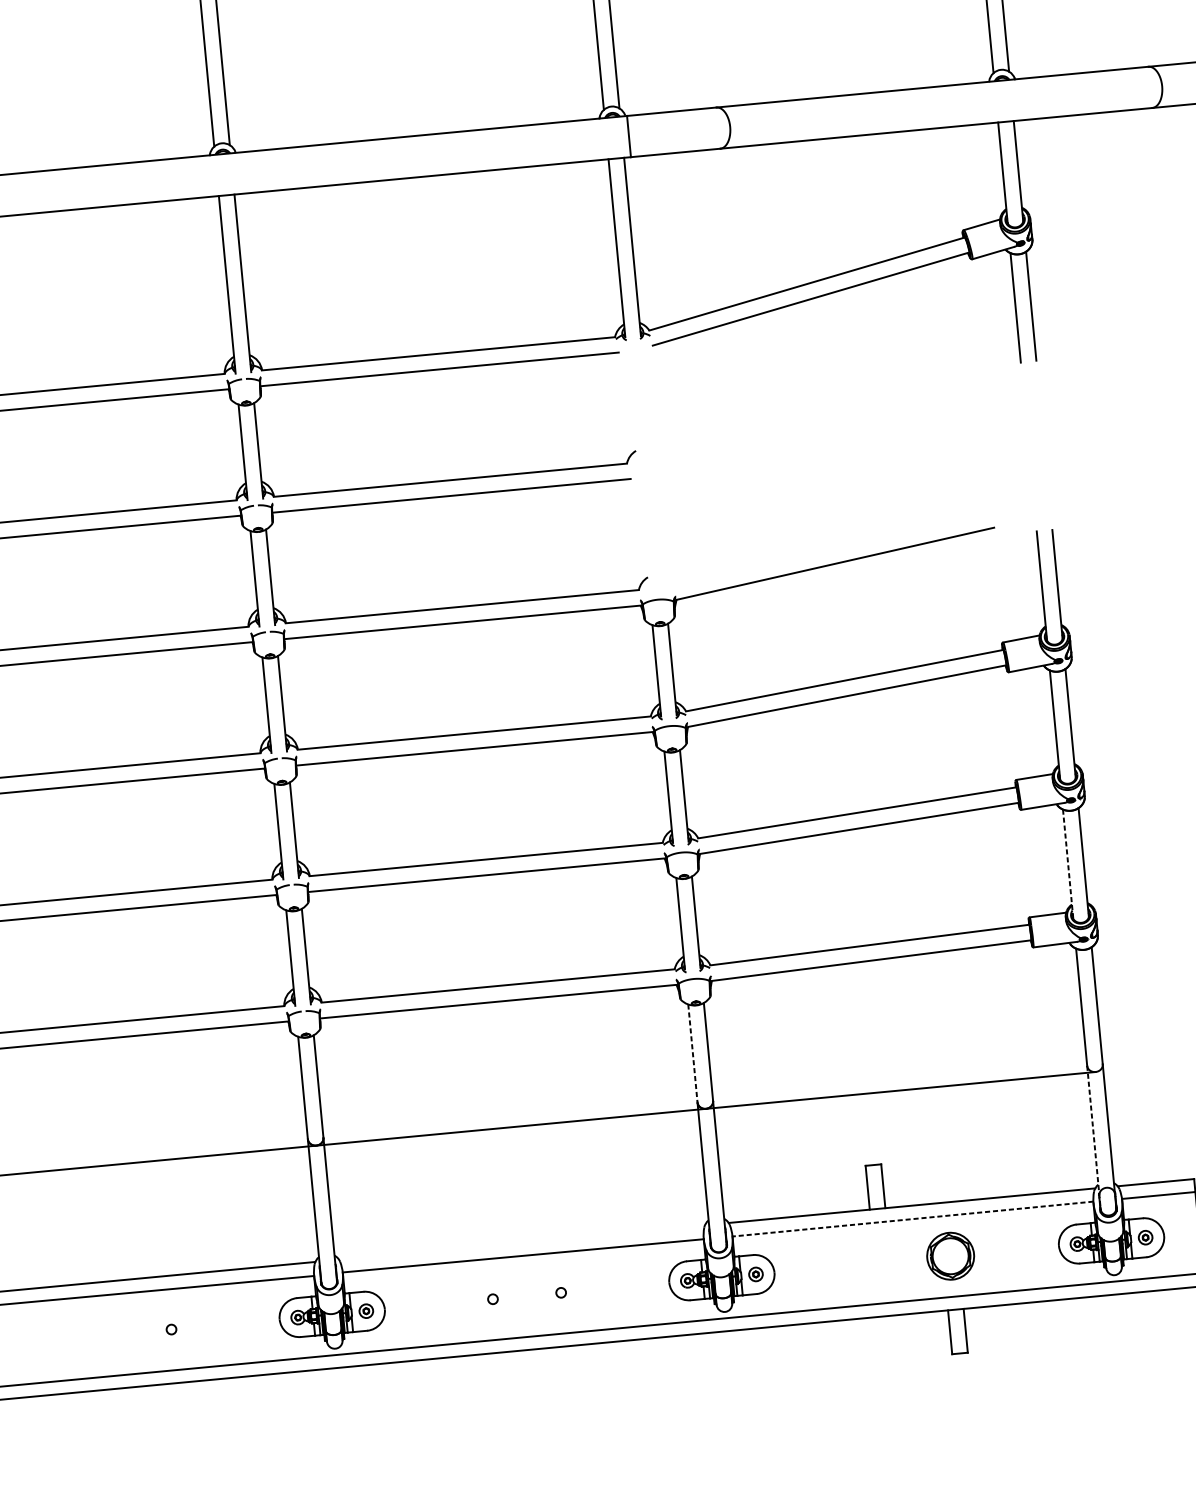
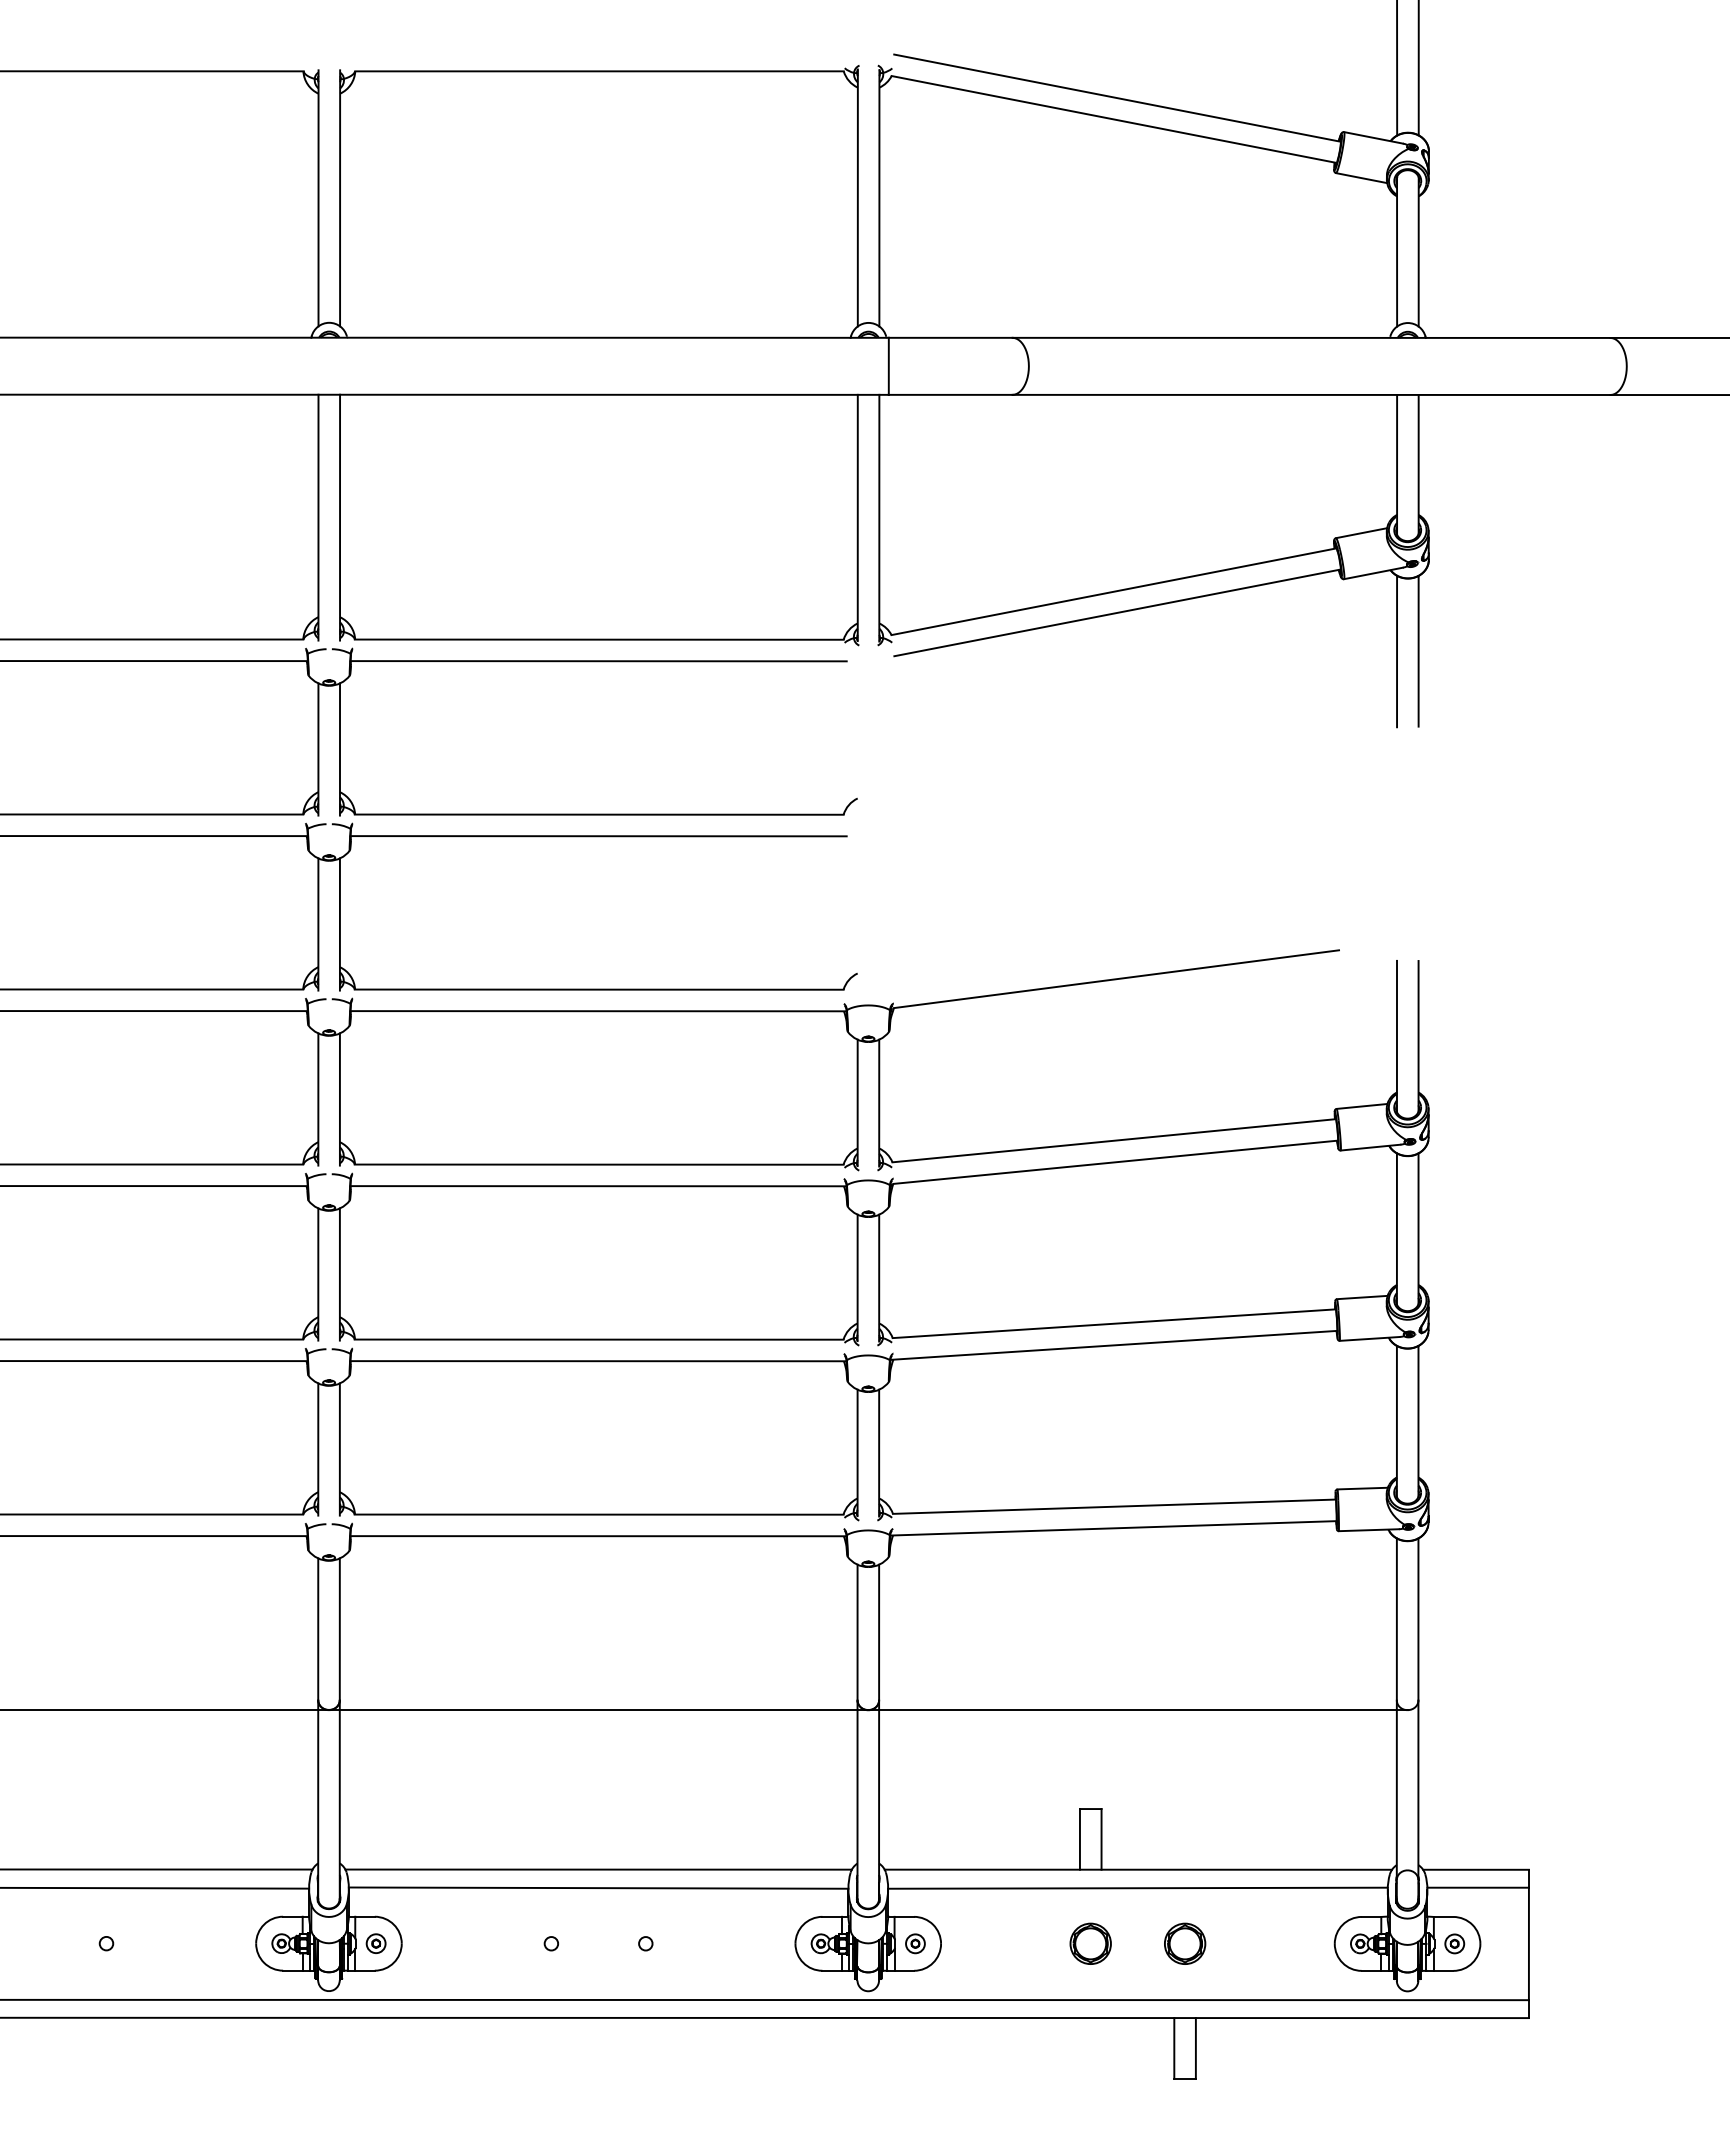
line: (1067, 864) -> (1396, 1421), dashed -> solid
line: (692, 1053) -> (857, 1632), dashed -> solid
line: (1093, 1138) -> (1396, 1800), dashed -> solid
line: (912, 1219) -> (1137, 1888), dashed -> solid
line: (521, 1242) -> (598, 1869), added
part: (951, 1255) -> (1185, 1943), size x0.62
part: (882, 1262) -> (1090, 1943), added

